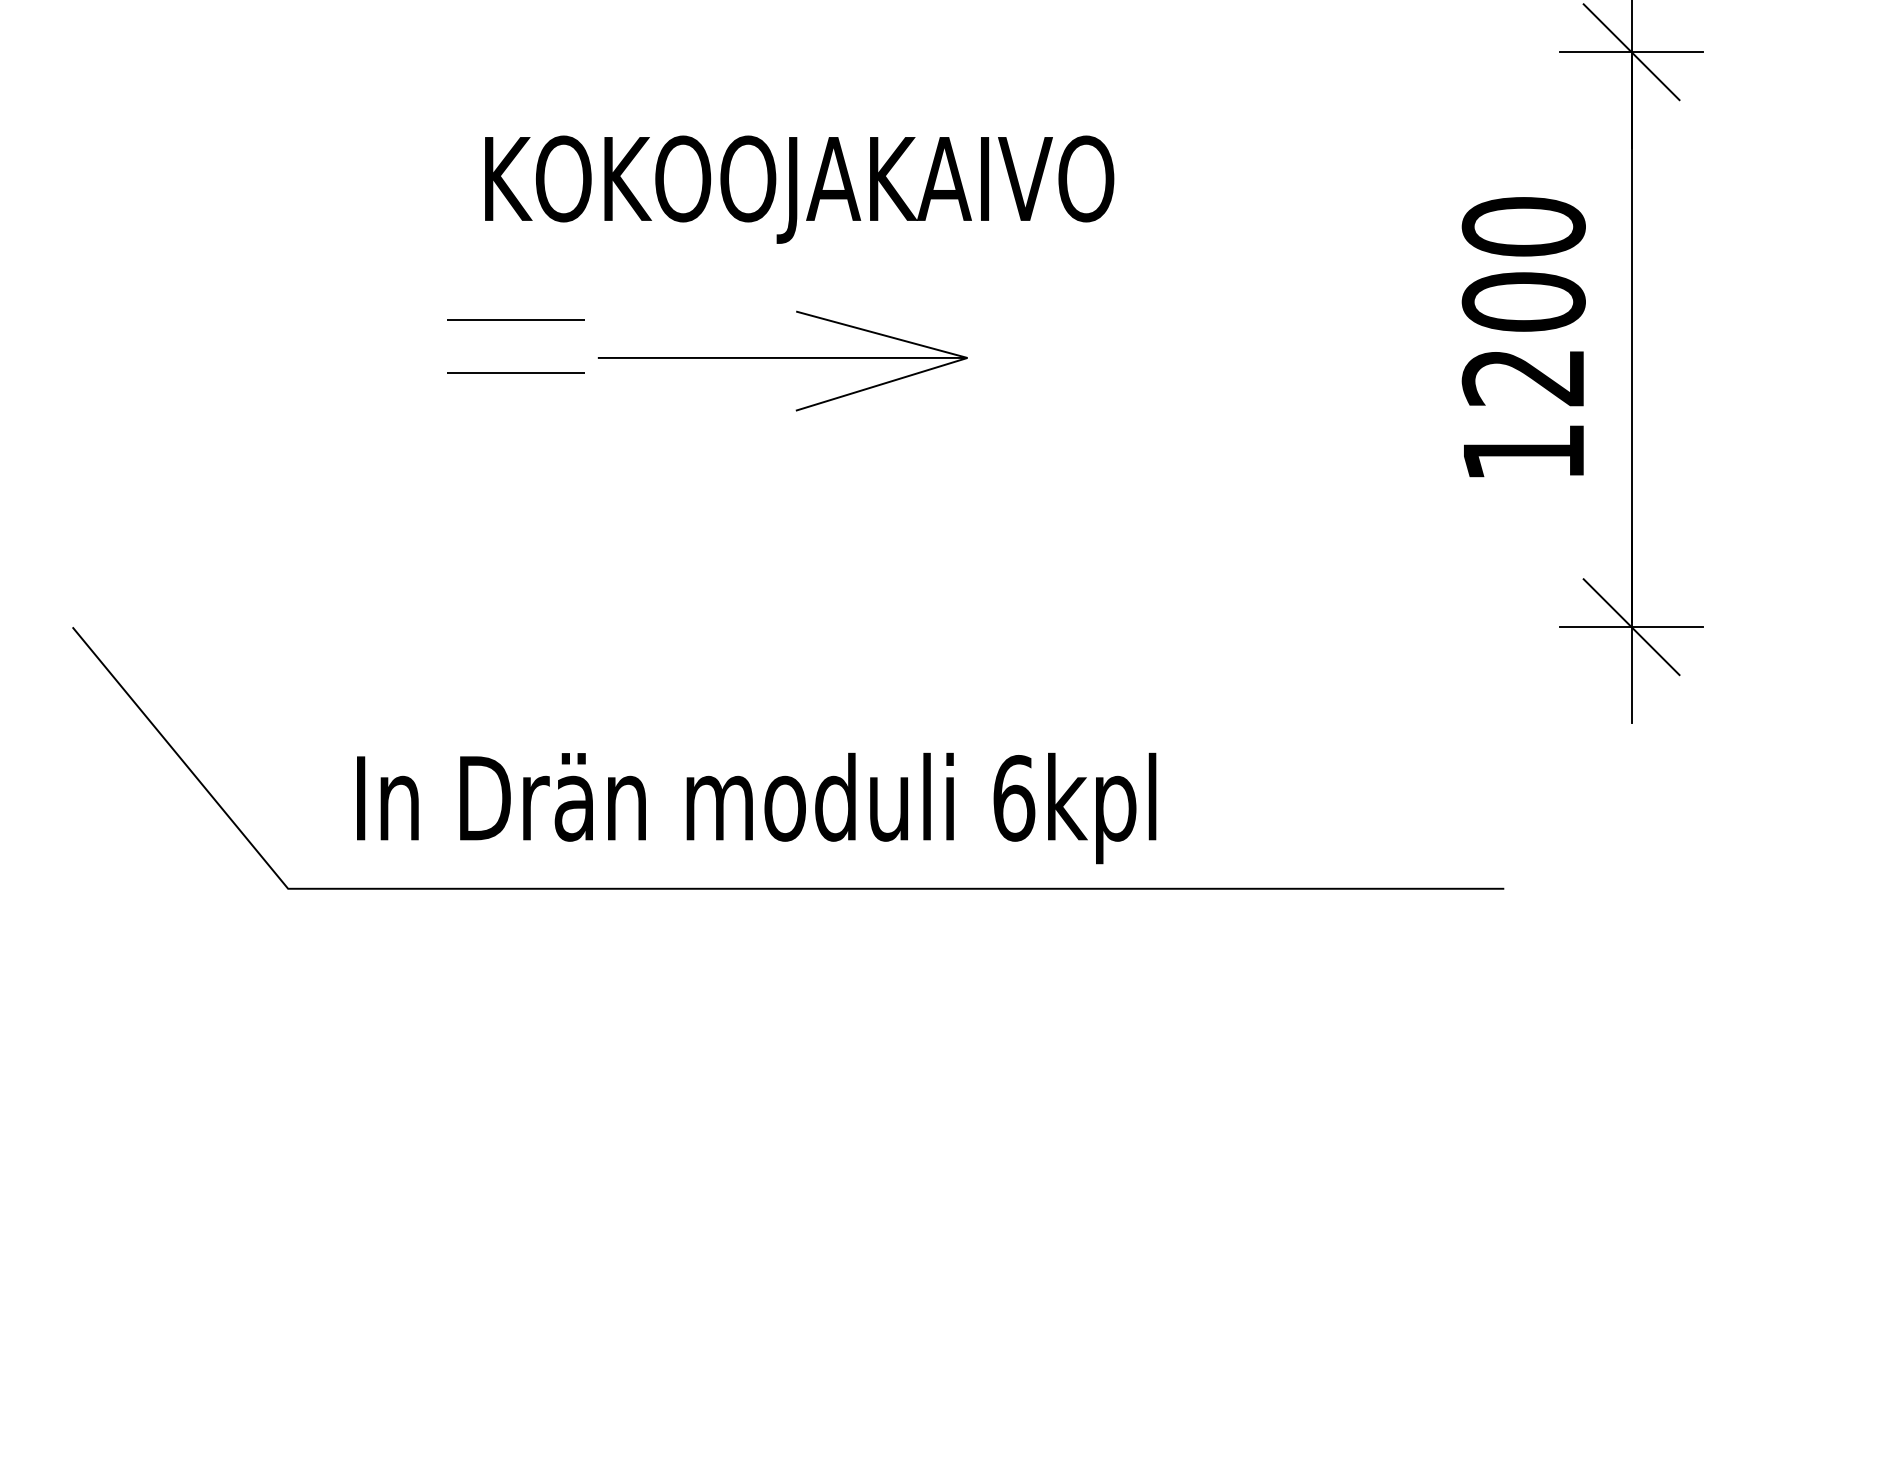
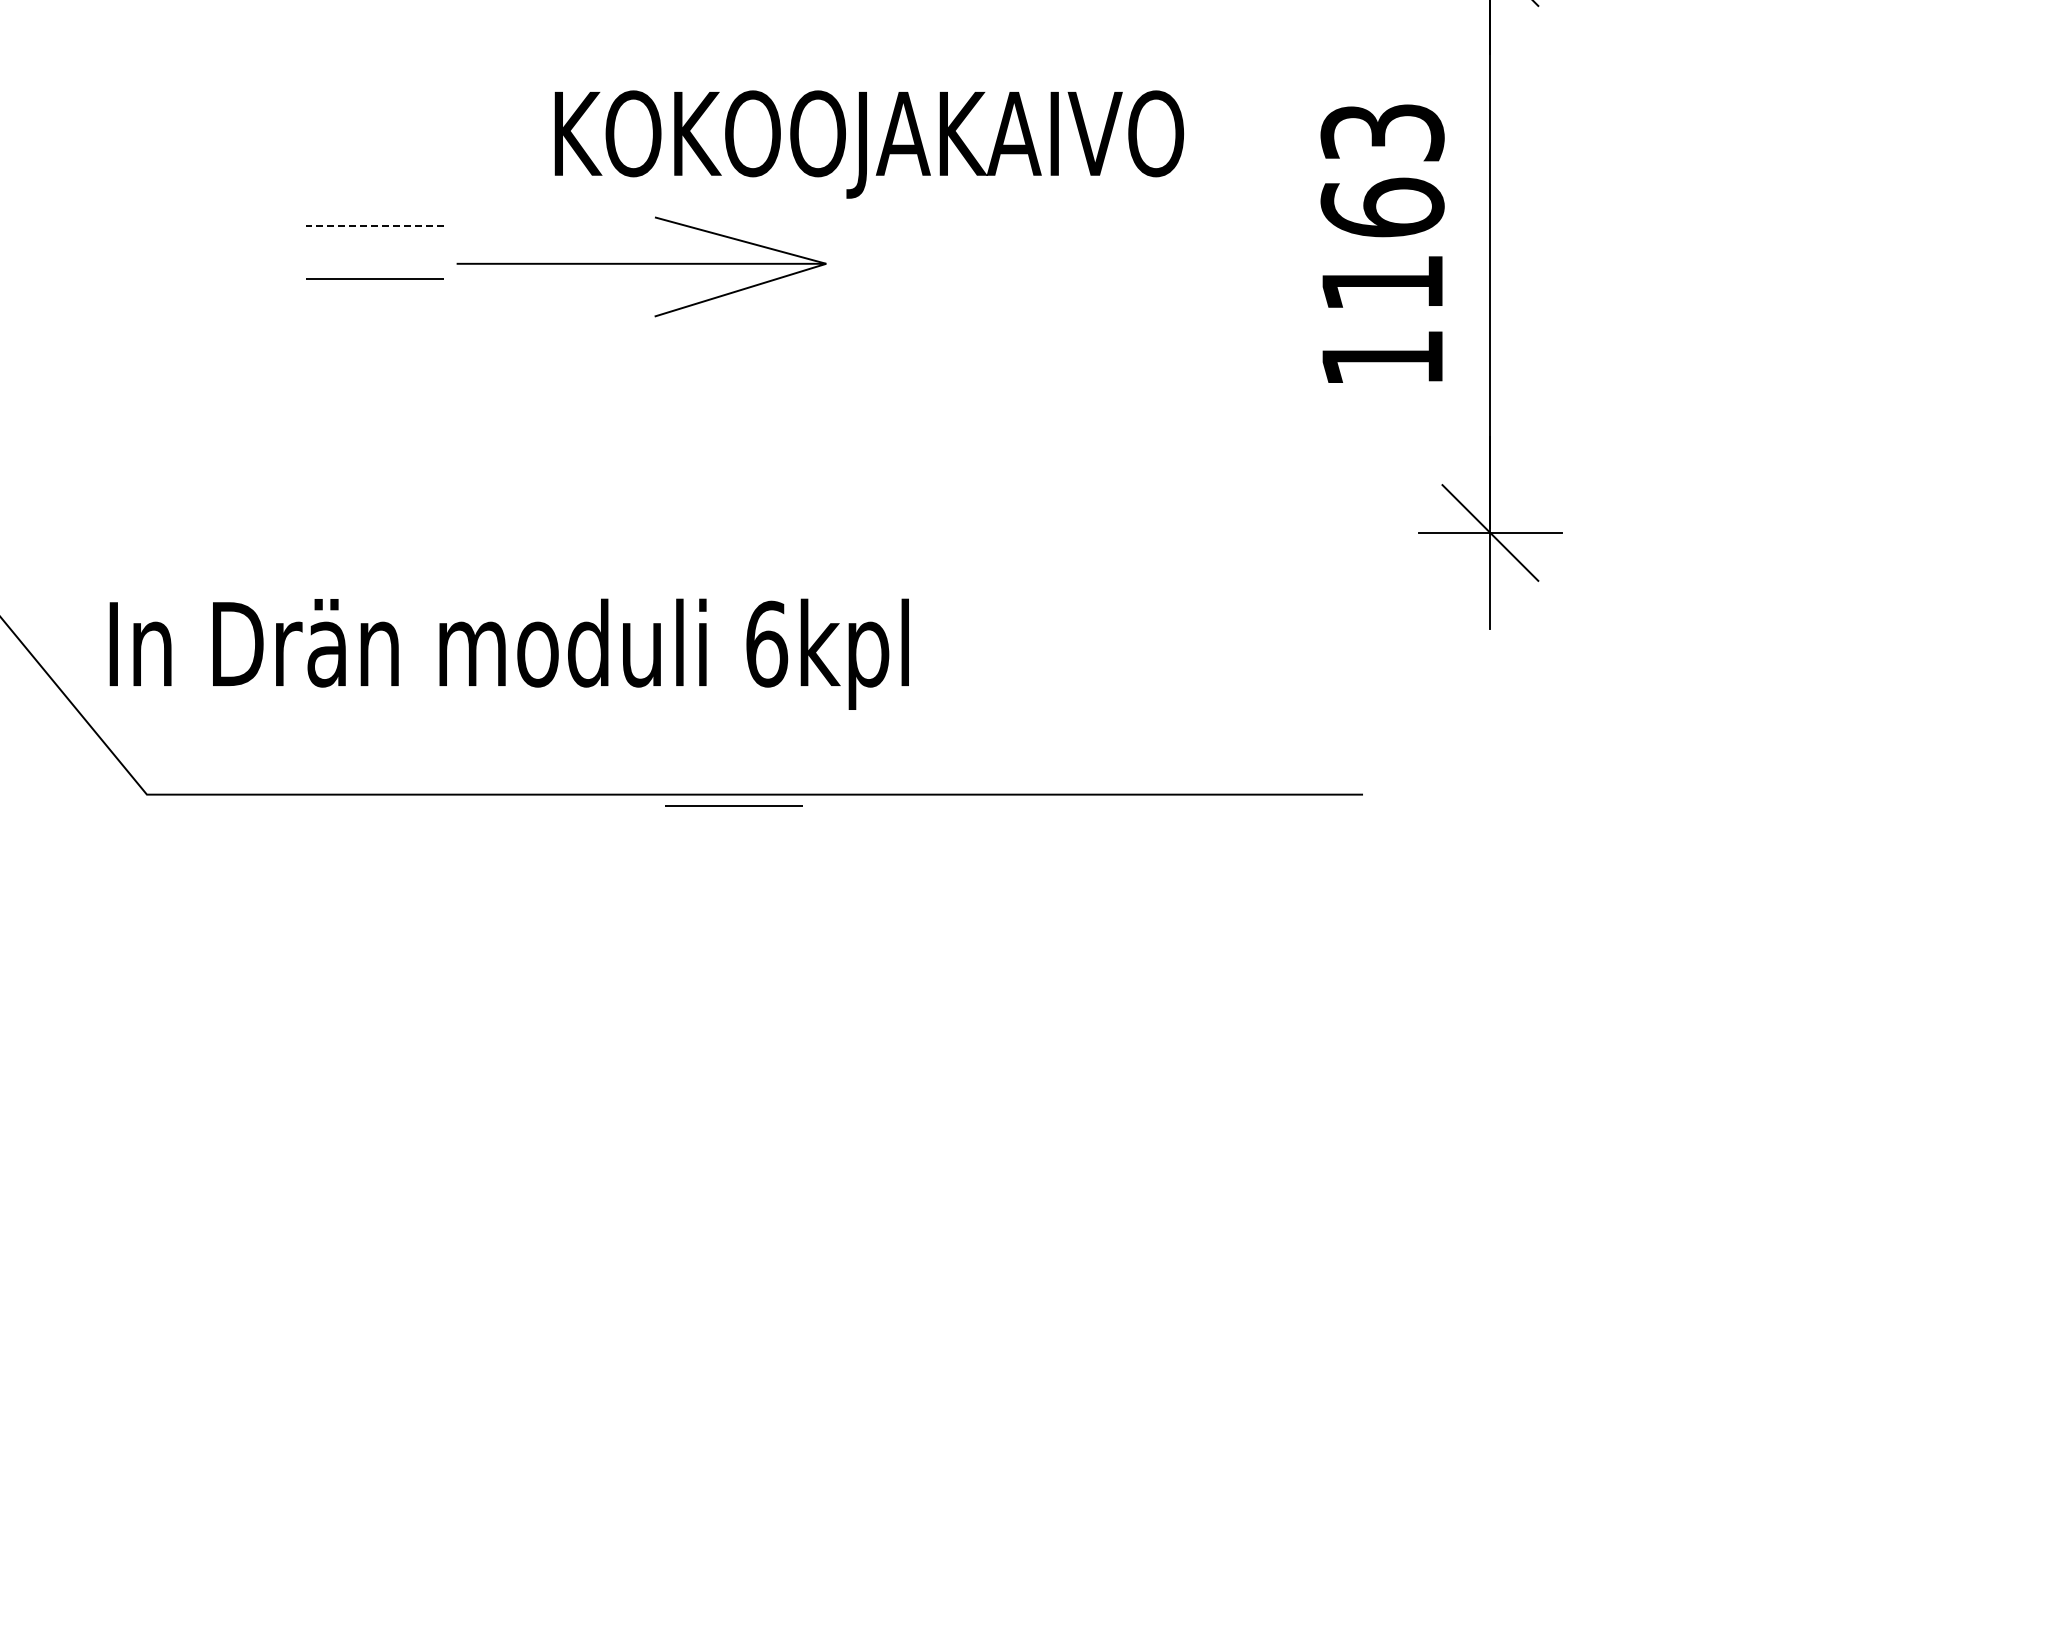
text: (798, 189) -> (868, 144), moved
text: (1523, 301) -> (1382, 207), 1200 -> 1163
line: (515, 320) -> (374, 226), solid -> dashed
text: (755, 807) -> (508, 653), moved
line: (874, 899) -> (733, 805), added

